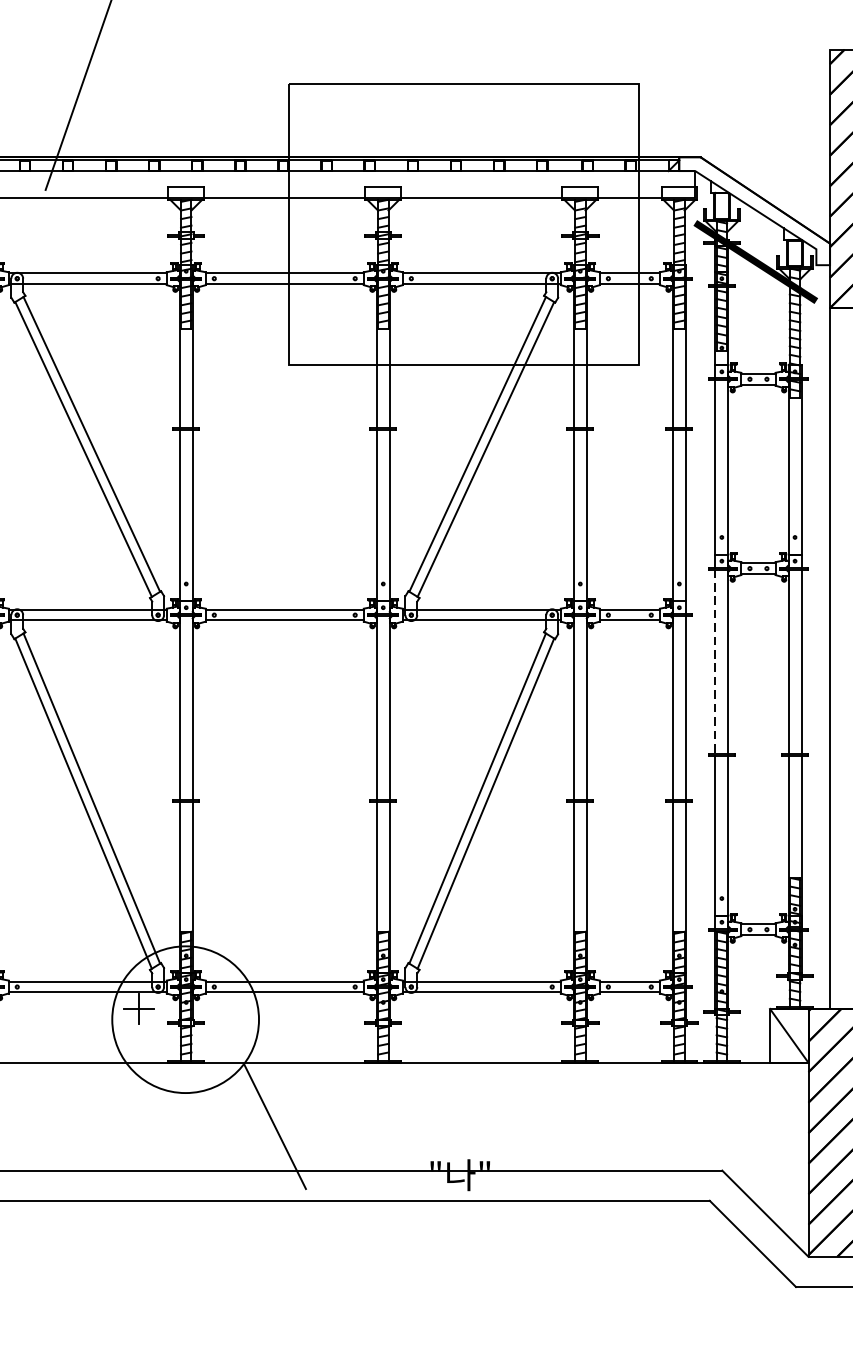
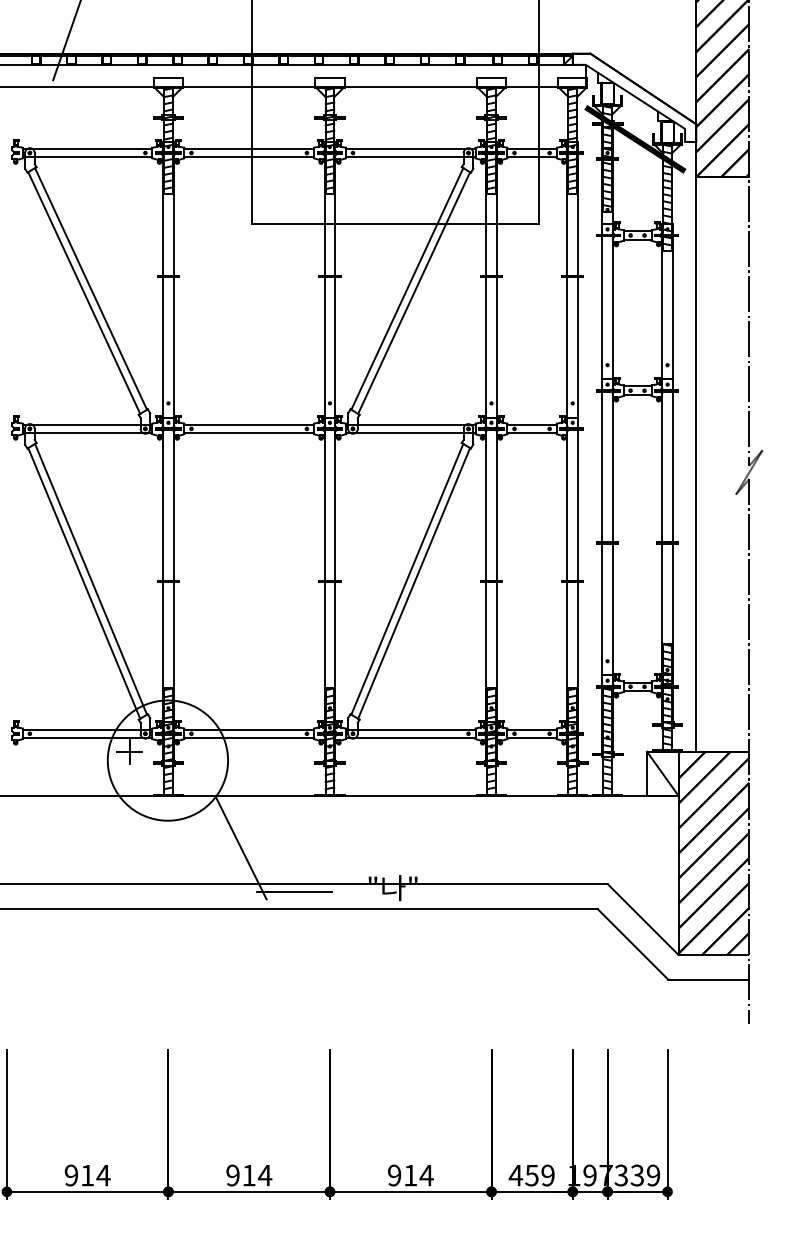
line: (715, 662) -> (602, 467), dashed -> solid
line: (340, 1180) -> (294, 892), added

